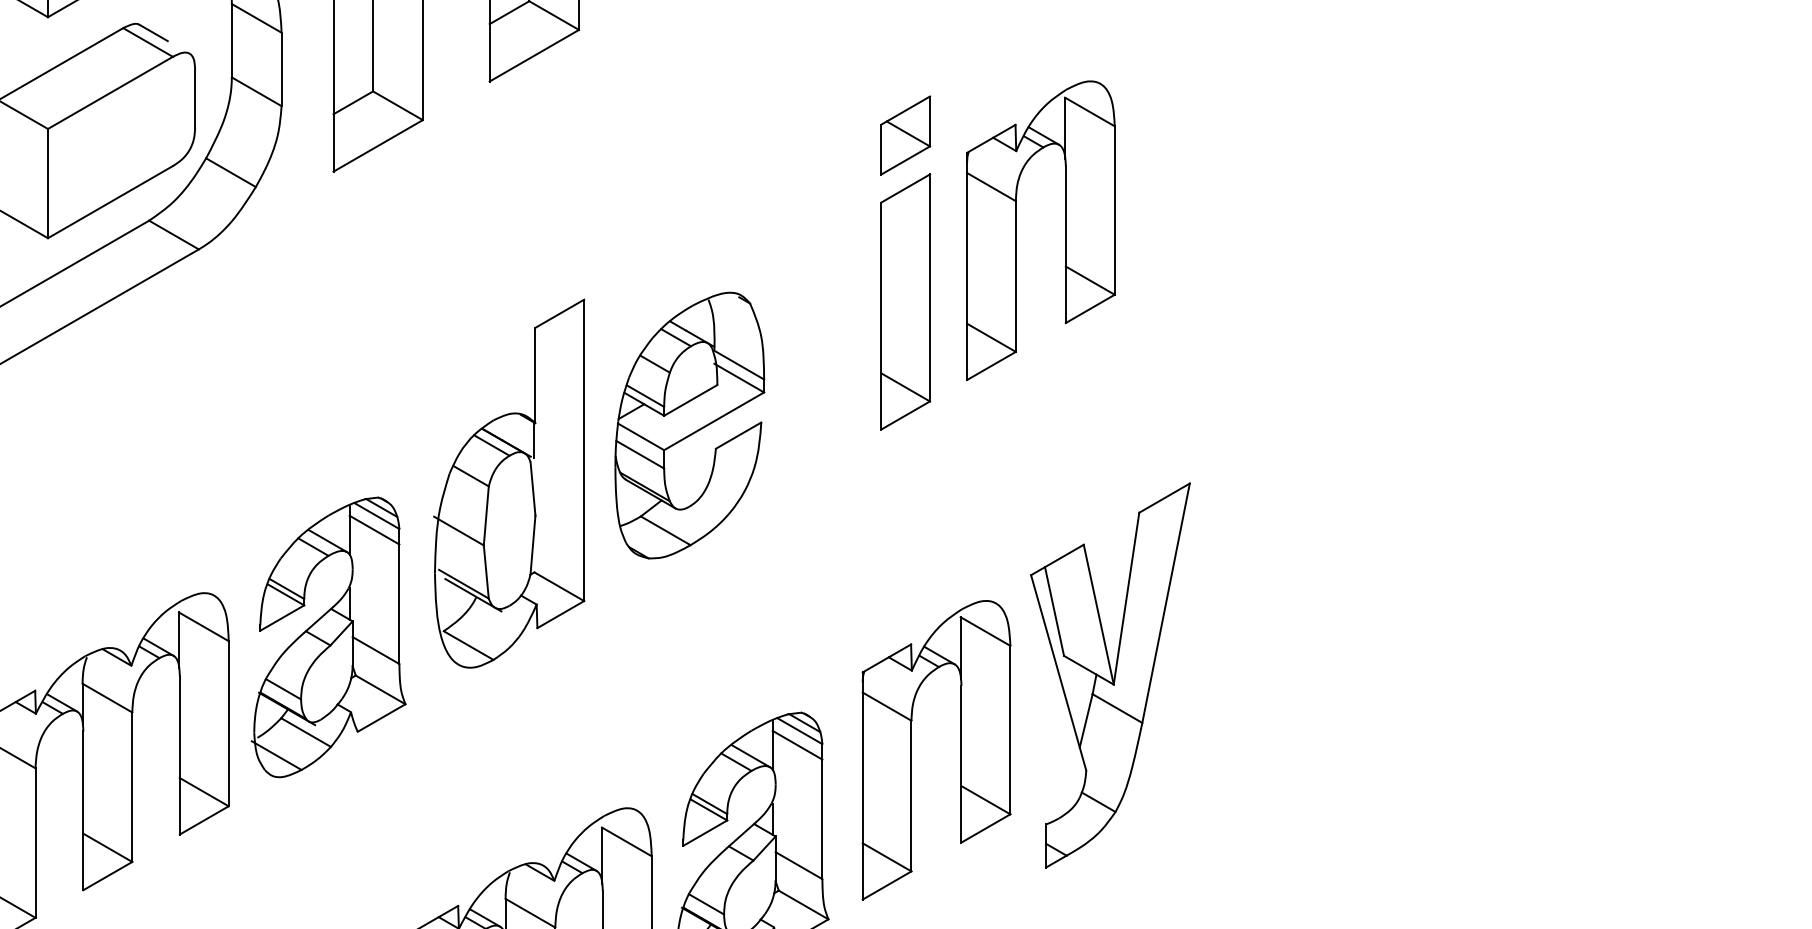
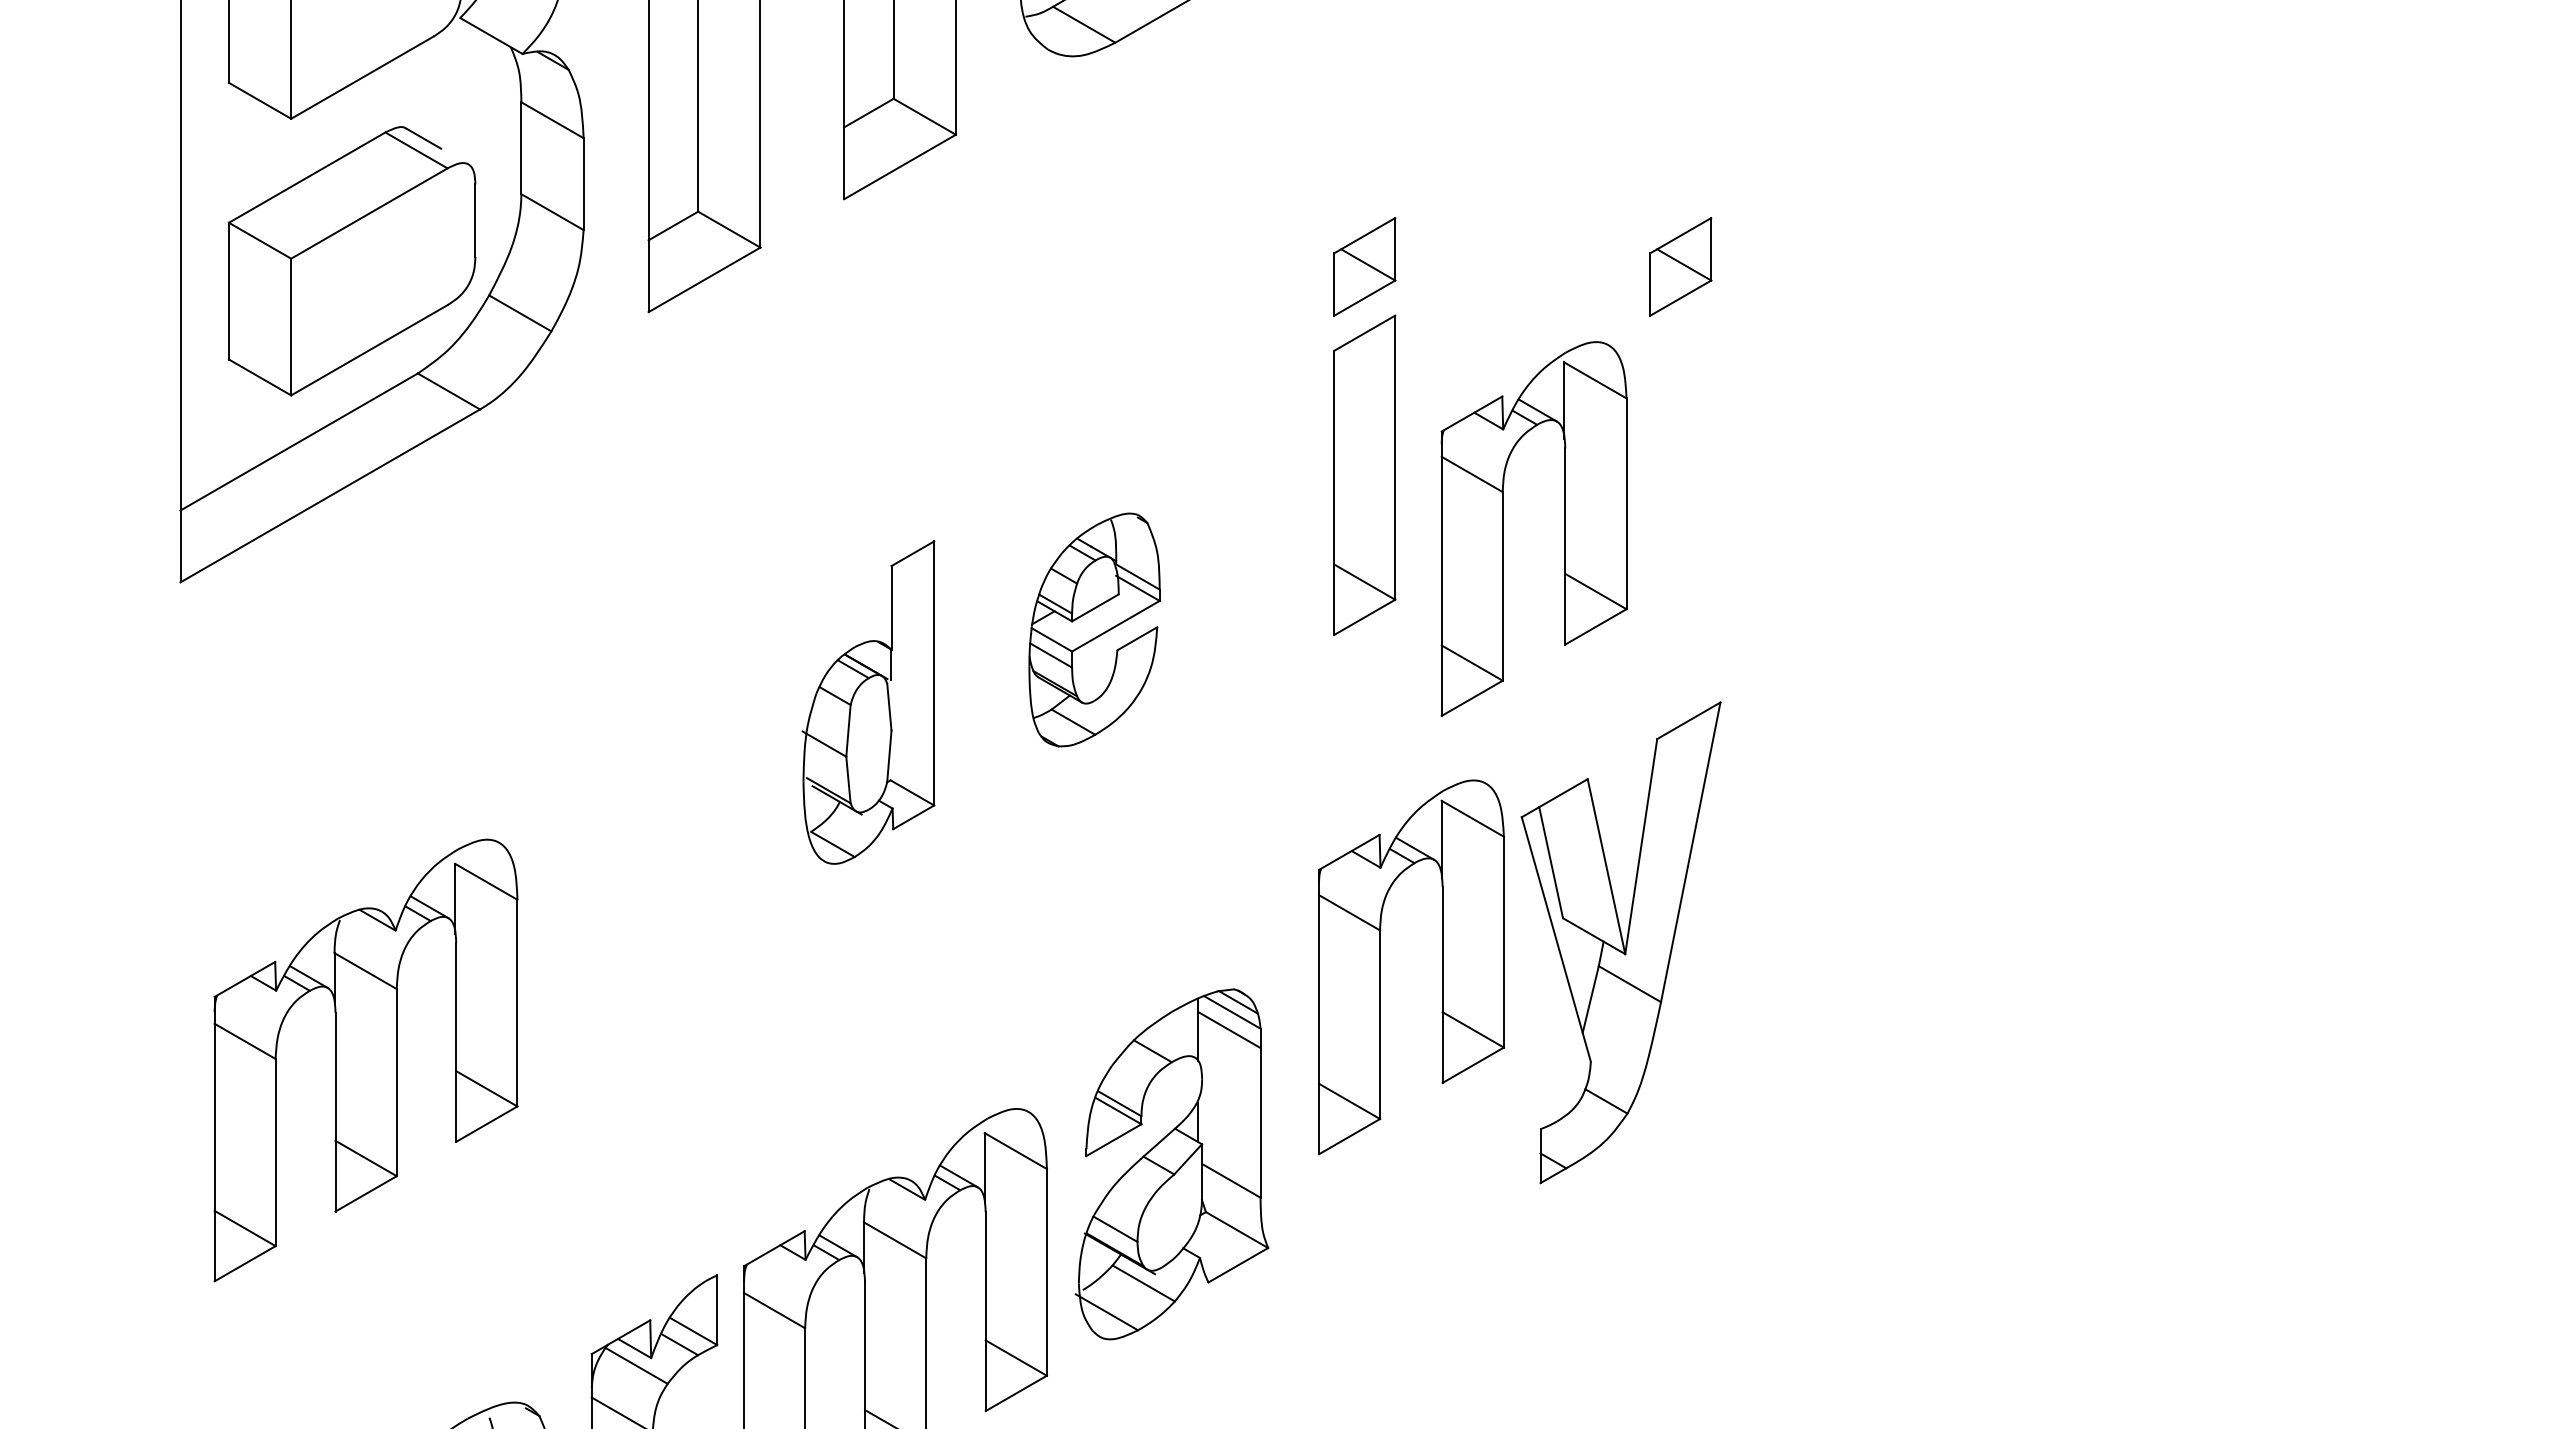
part: (1157, 135) -> (1680, 266), added
part: (1016, 230) -> (1503, 528), moved
part: (689, 425) -> (1094, 629), size x0.7
part: (509, 483) -> (868, 702), size x0.7
part: (328, 636) -> (642, 894), removed
part: (911, 750) -> (1380, 967), moved
line: (750, 755) -> (1170, 1043), removed

